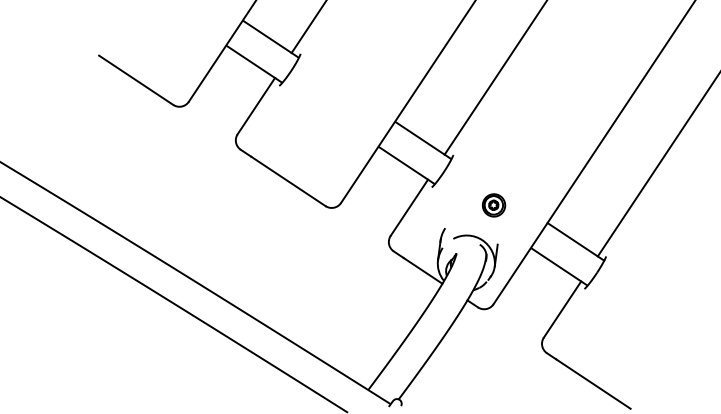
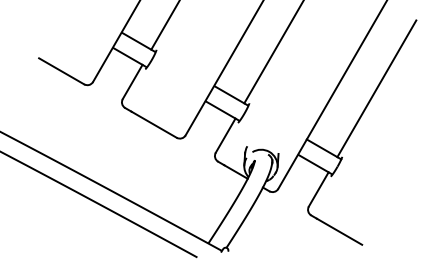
part: (493, 204) -> (274, 130), removed

